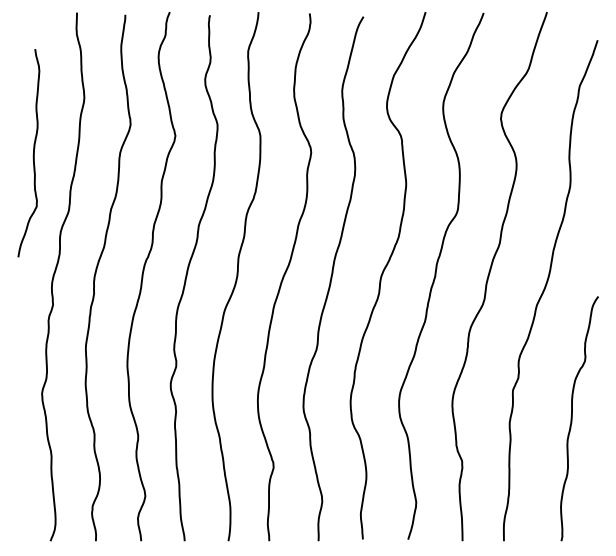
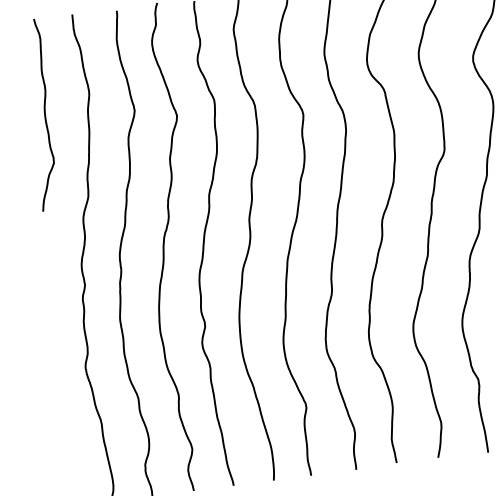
curve: (32, 155) -> (44, 116), moved

